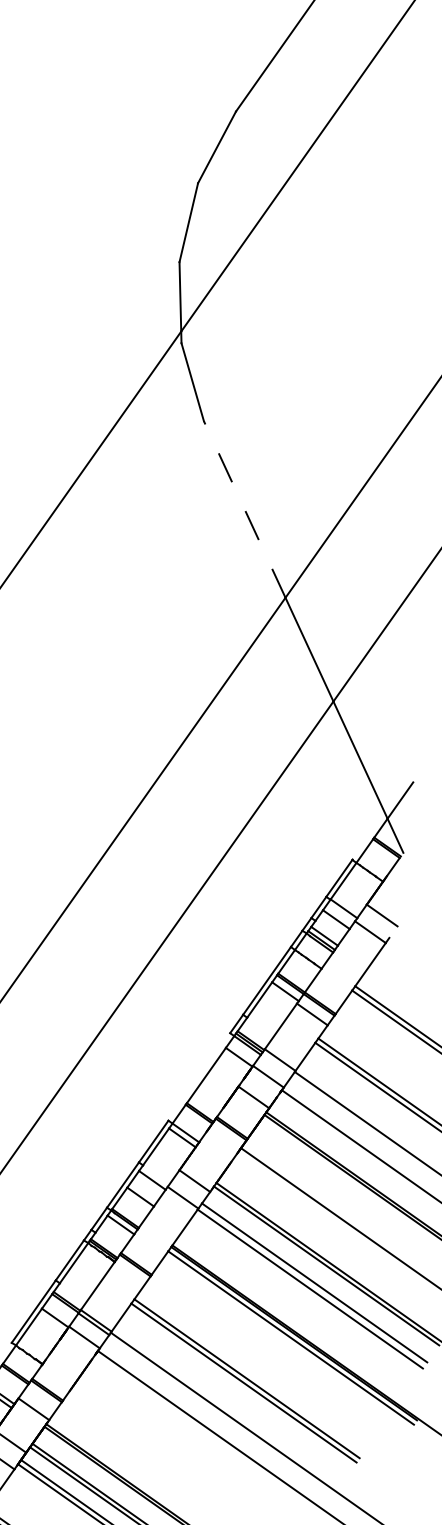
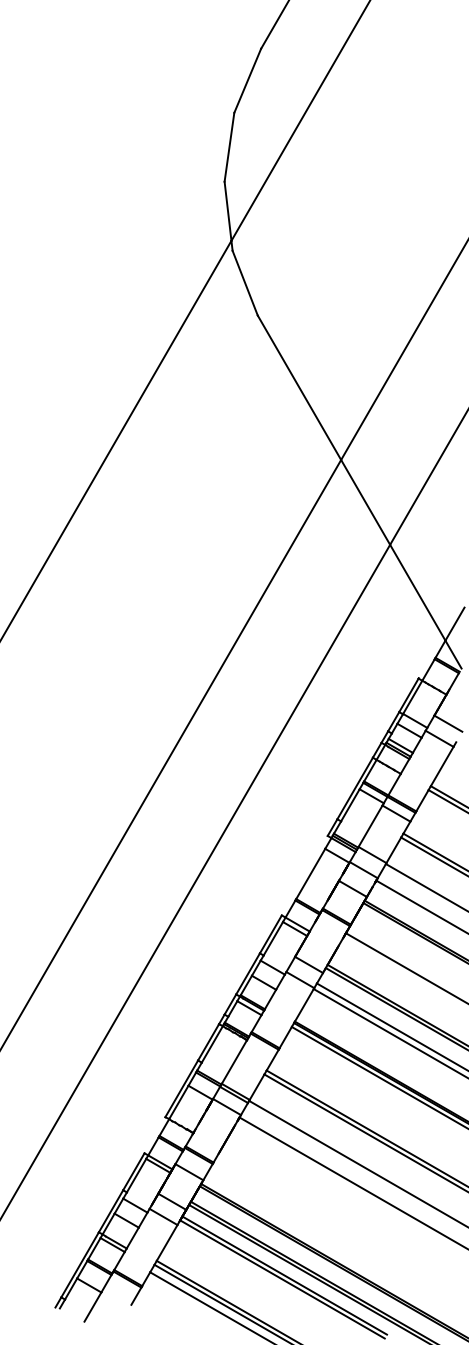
line: (244, 509) -> (299, 387), dashed -> solid

